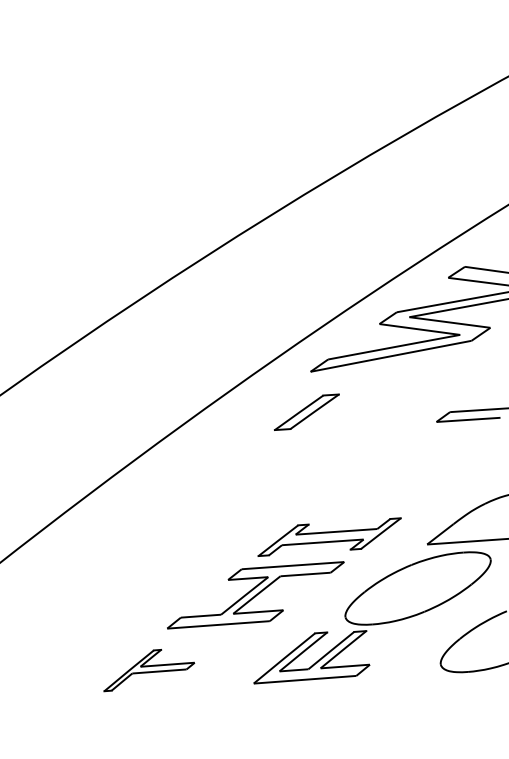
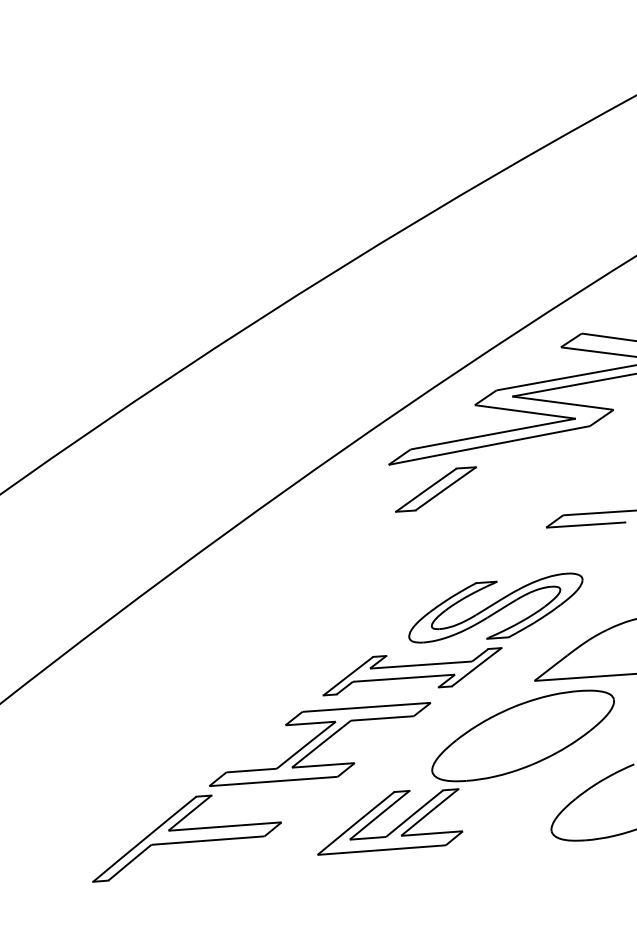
part: (307, 412) -> (436, 489), moved
part: (395, 485) -> (495, 607), added
part: (148, 670) -> (186, 838), size x1.67

